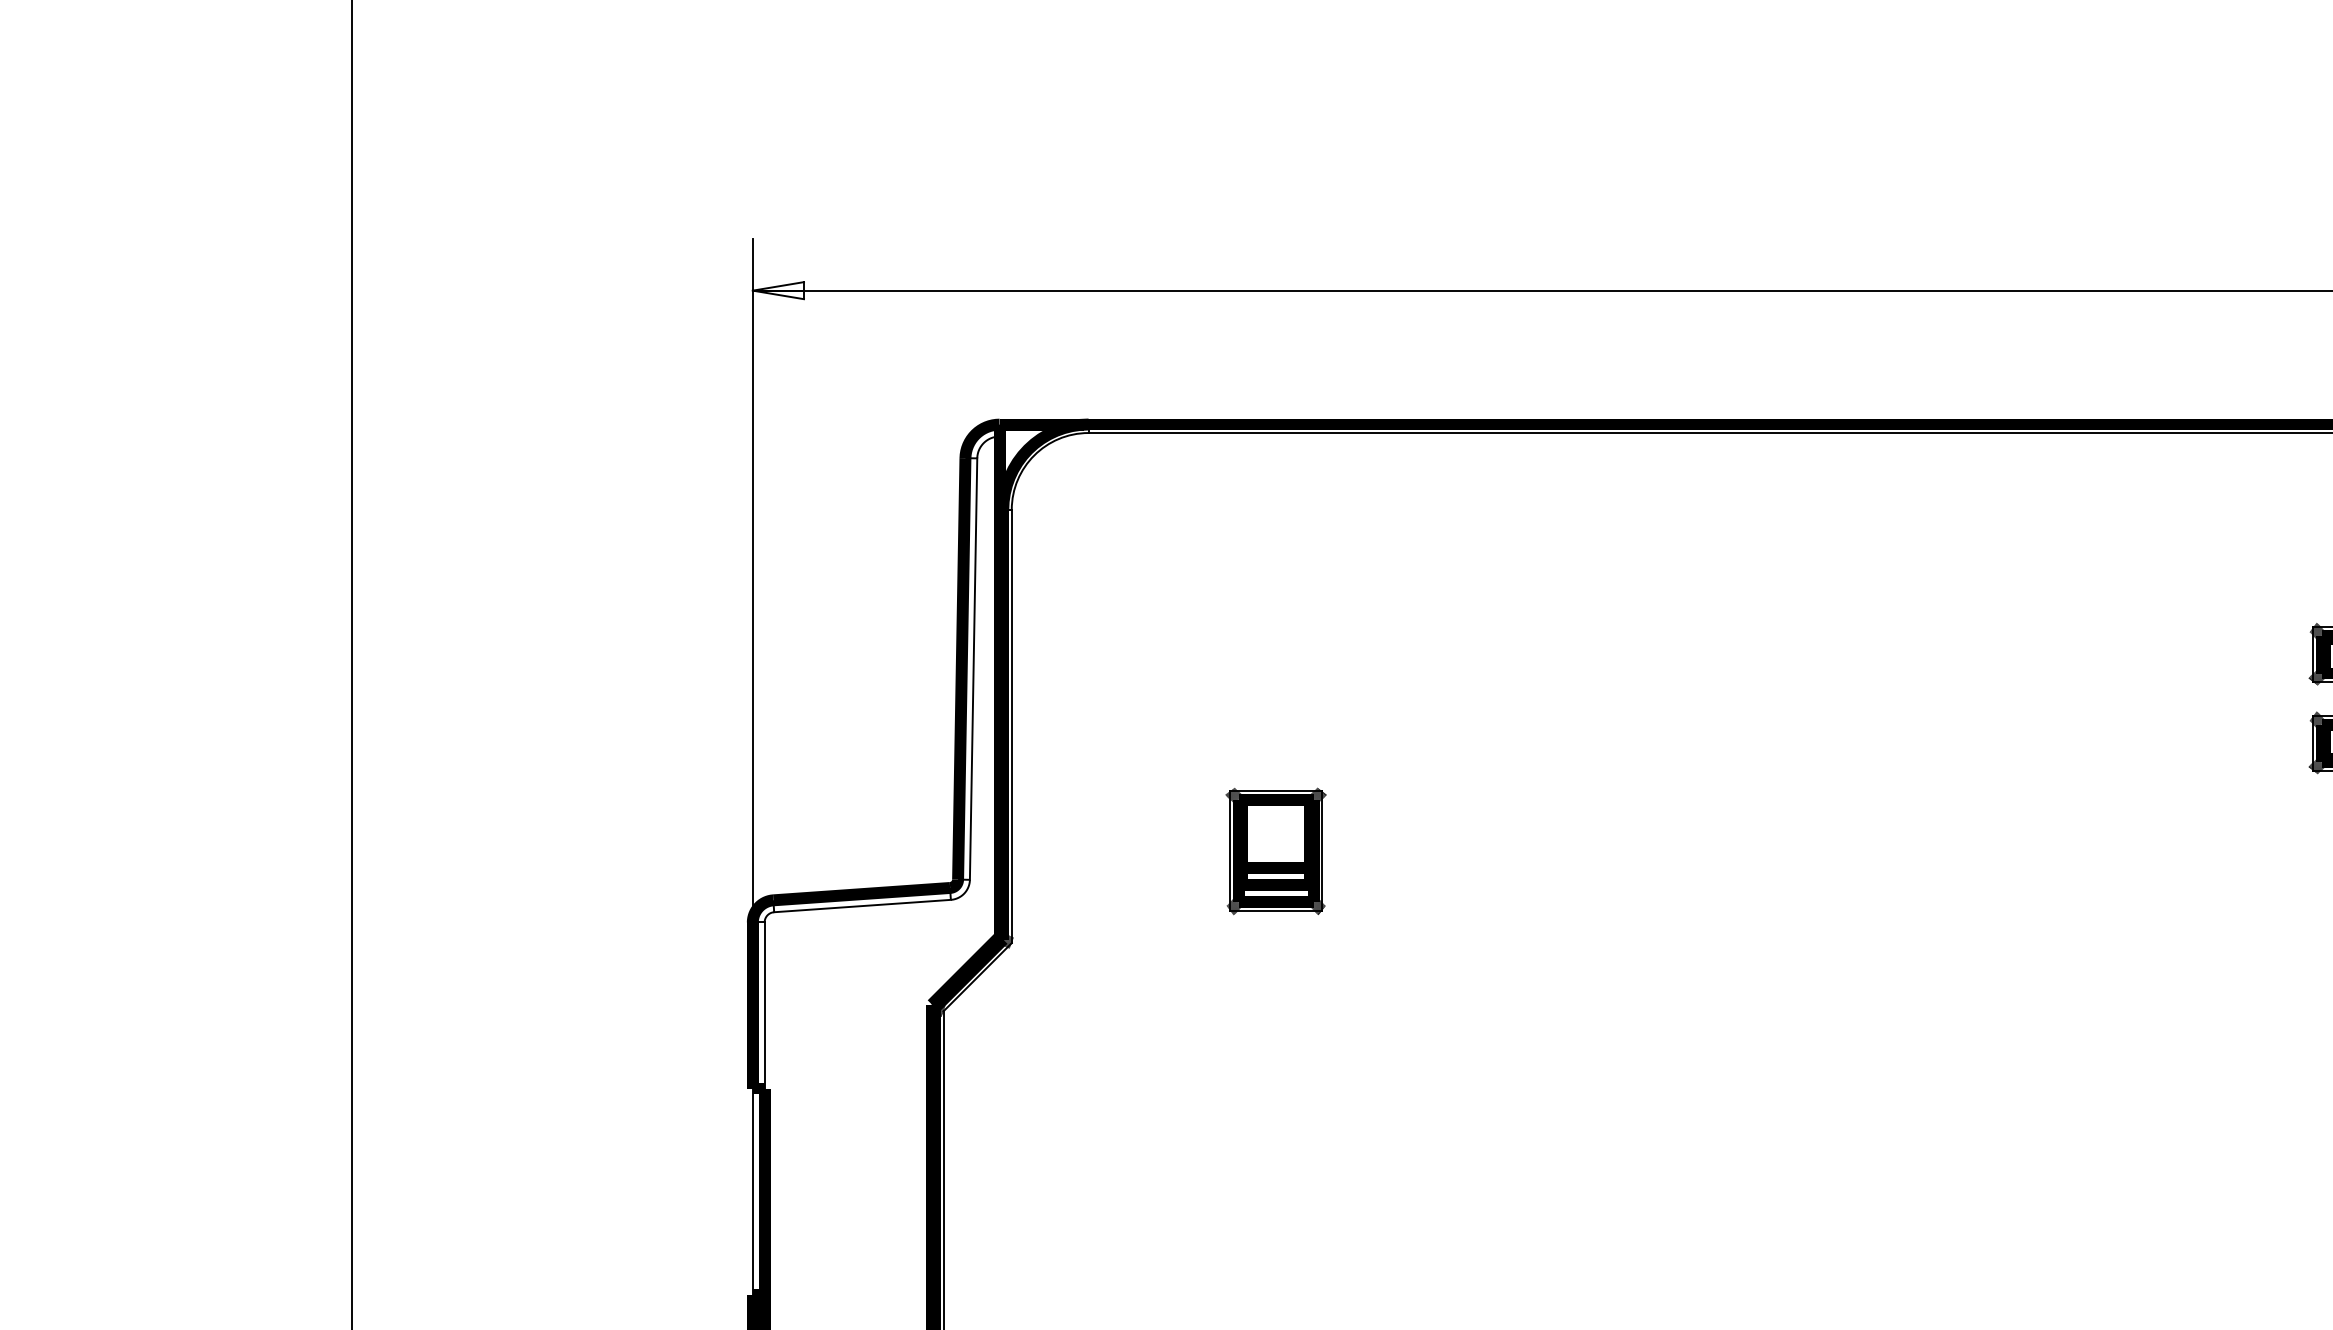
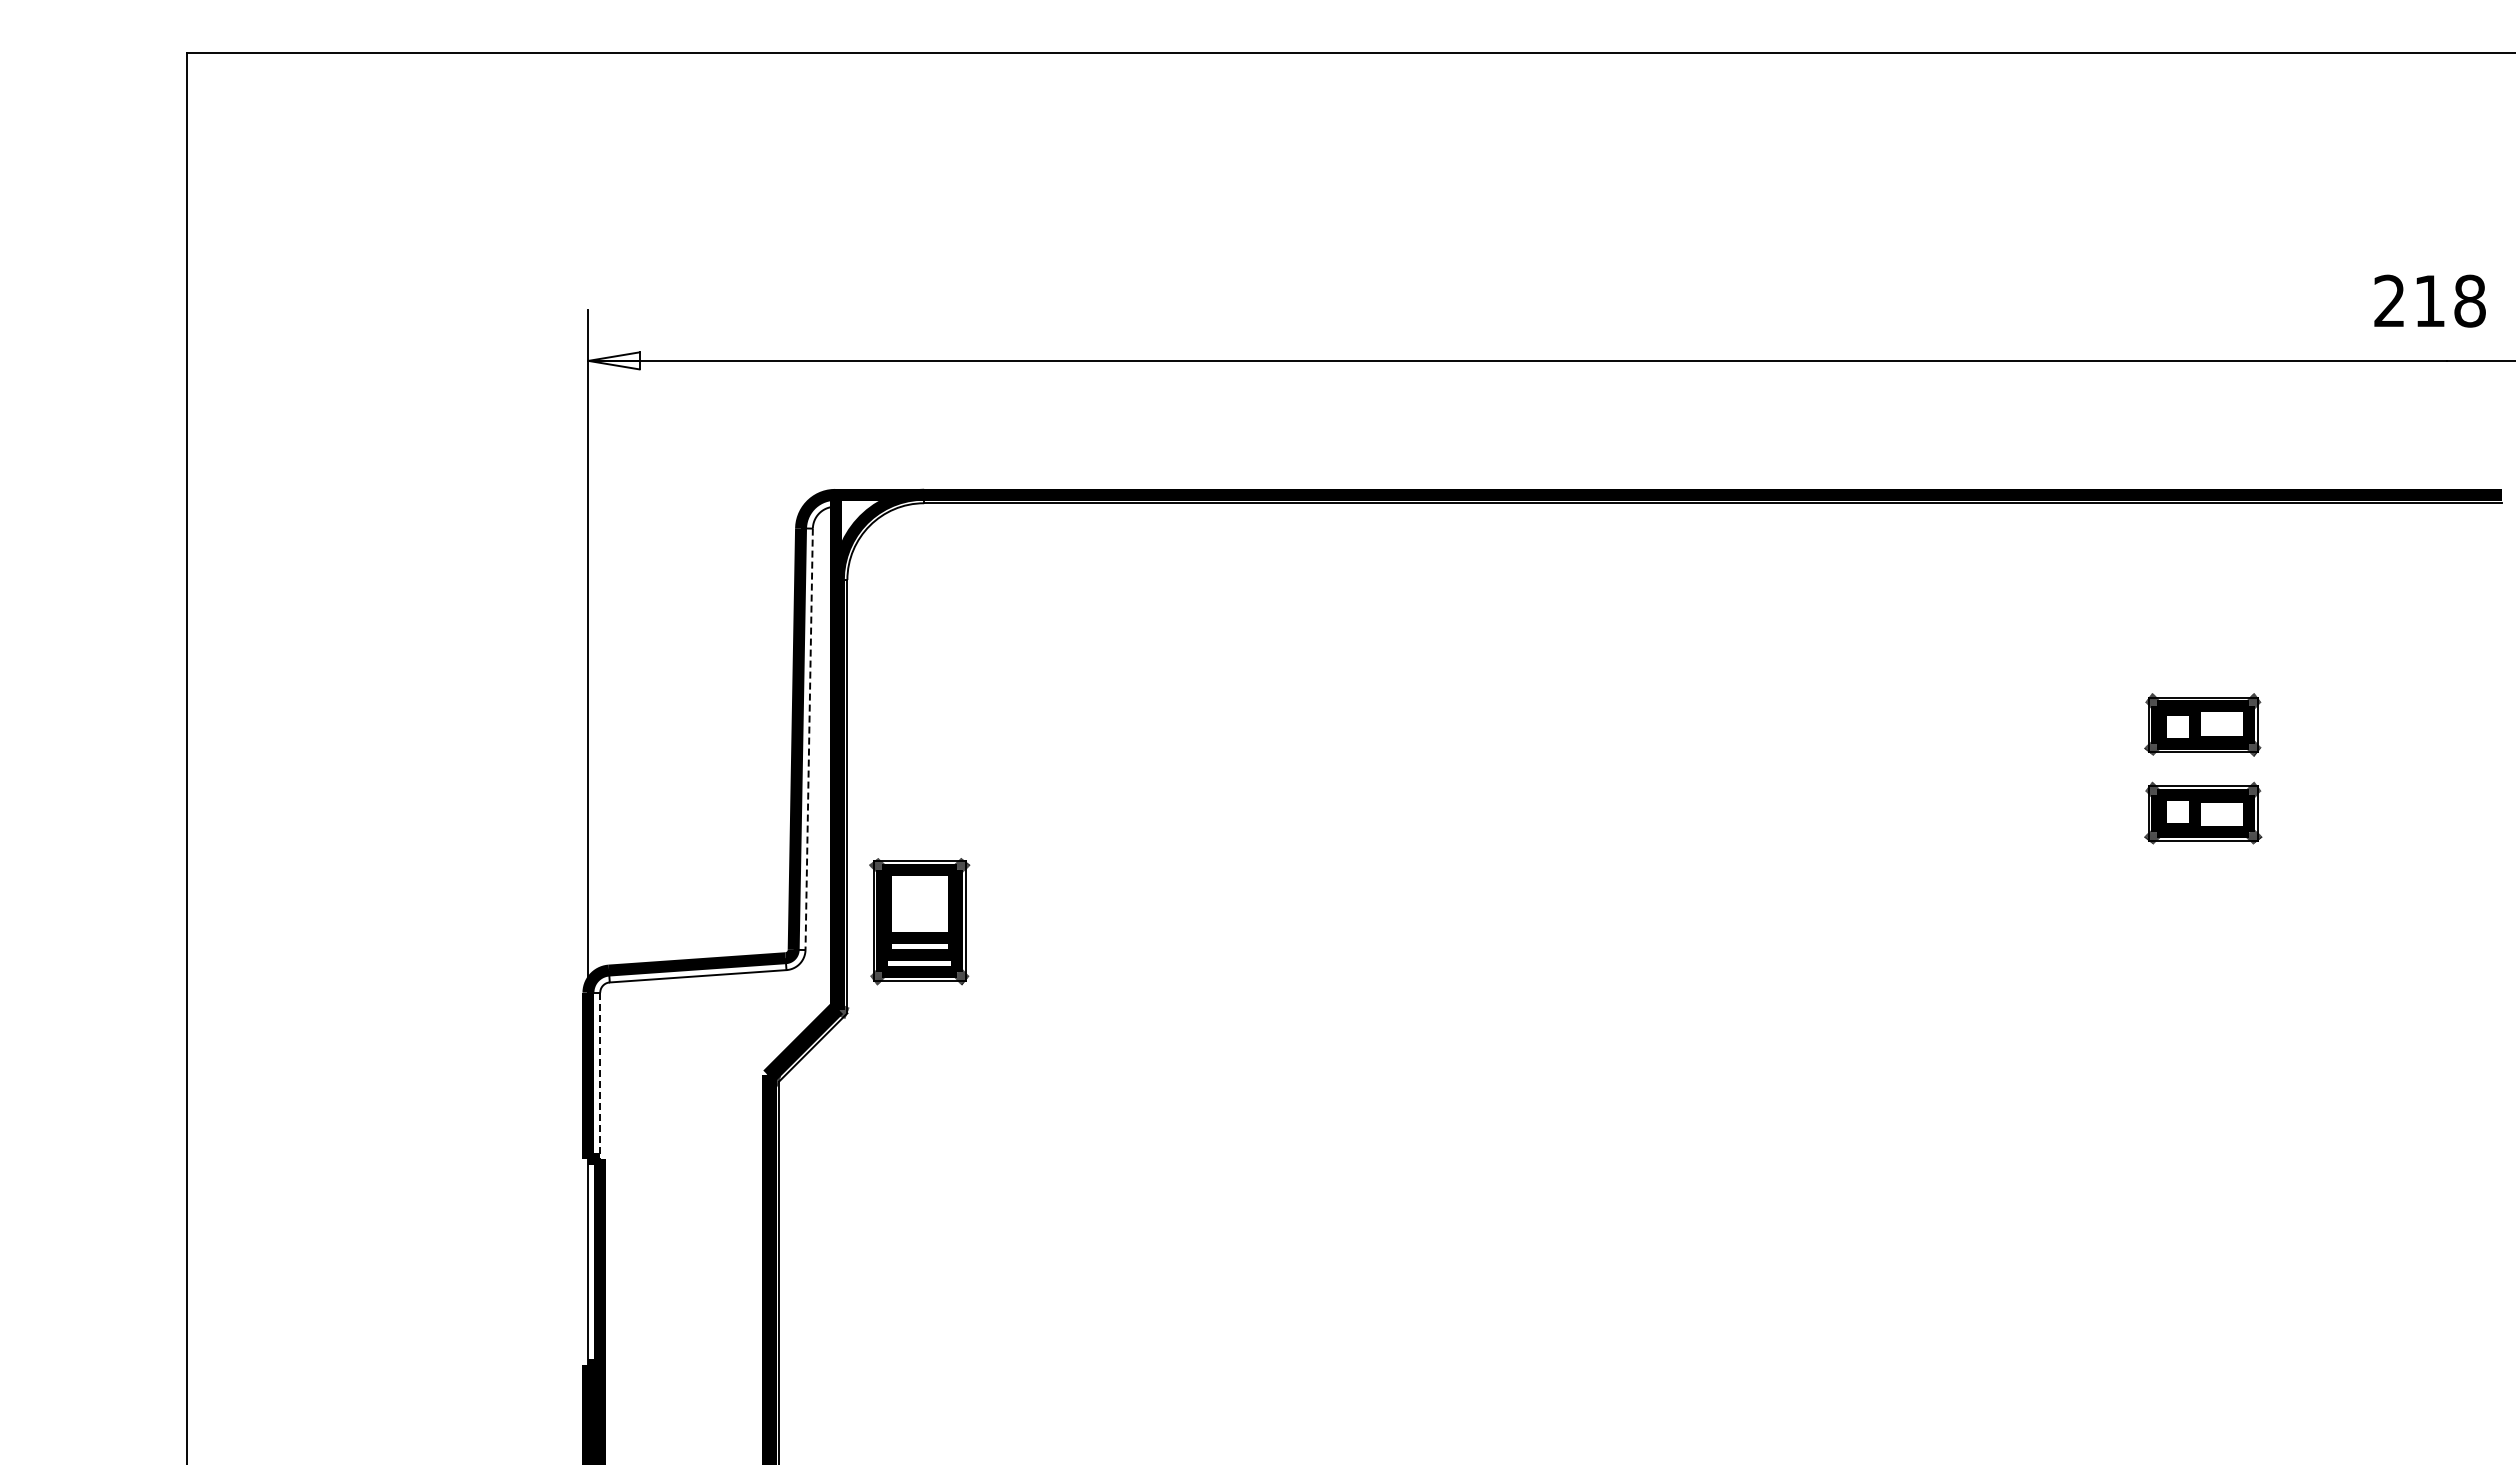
line: (973, 669) -> (809, 739), solid -> dashed
part: (1275, 851) -> (919, 921), moved
line: (764, 1006) -> (600, 1076), solid -> dashed

